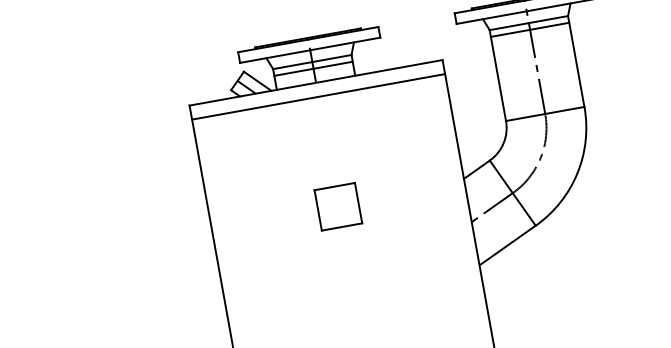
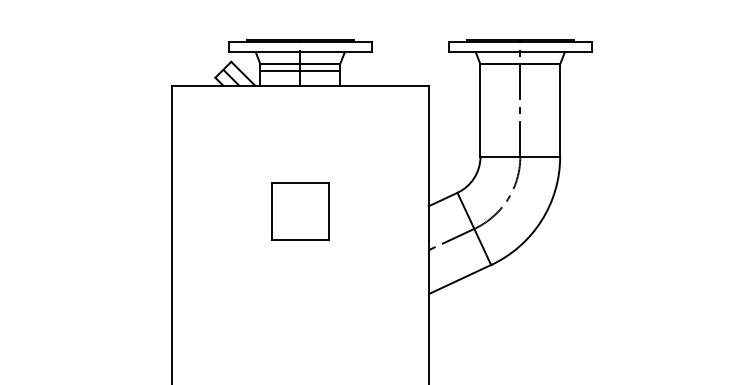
line: (530, 30) -> (520, 71), removed
line: (317, 96) -> (299, 99), removed
part: (338, 206) -> (300, 211), size x1.4

